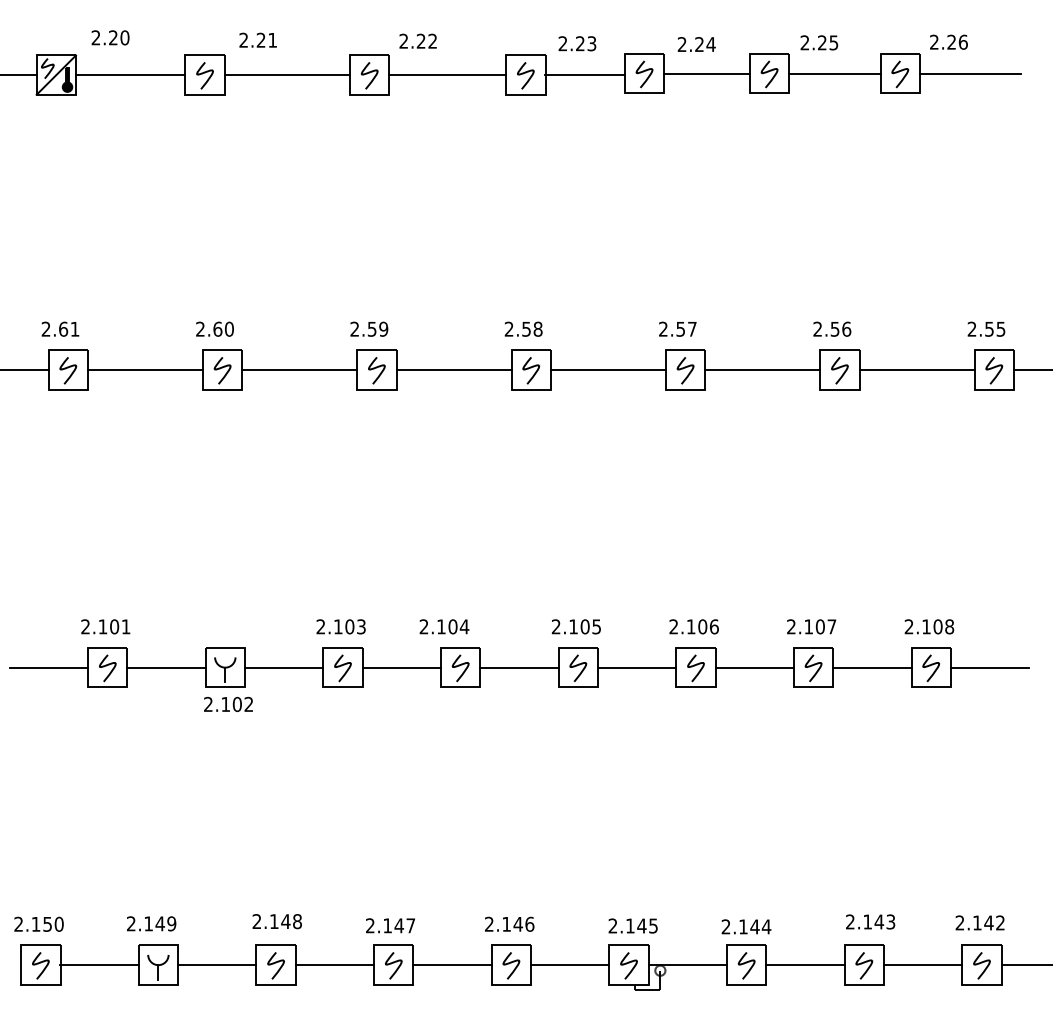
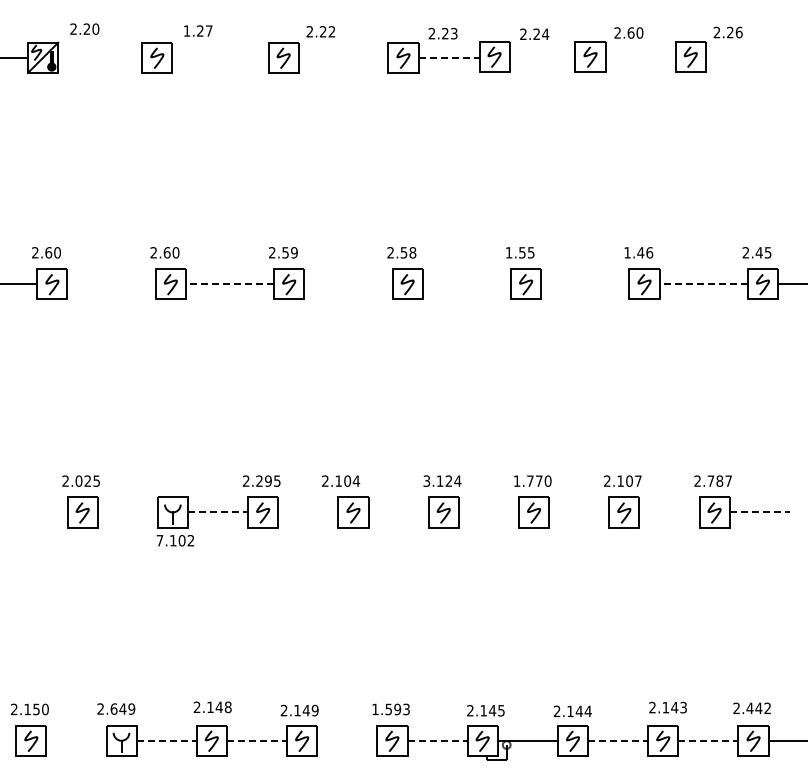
text: (257, 39) -> (197, 30), 2.21 -> 1.27
text: (828, 42) -> (635, 32), 2.25 -> 2.60
line: (706, 73) -> (542, 56), removed
line: (834, 73) -> (640, 56), removed
line: (970, 73) -> (744, 56), removed
line: (131, 74) -> (100, 57), removed
line: (287, 74) -> (220, 57), removed
line: (447, 74) -> (343, 57), removed
line: (585, 74) -> (449, 57), solid -> dashed
text: (74, 328) -> (57, 252), 2.61 -> 2.60
text: (677, 328) -> (519, 252), 2.57 -> 1.55
text: (826, 328) -> (634, 252), 2.56 -> 1.46
text: (988, 328) -> (758, 252), 2.55 -> 2.45
line: (145, 370) -> (111, 284), removed
line: (299, 370) -> (229, 284), solid -> dashed
line: (454, 370) -> (348, 284), removed
line: (607, 370) -> (466, 284), removed
line: (763, 370) -> (585, 284), removed
line: (916, 370) -> (703, 284), solid -> dashed
text: (114, 625) -> (87, 480), 2.101 -> 2.025
text: (349, 625) -> (268, 480), 2.103 -> 2.295
text: (576, 625) -> (442, 480), 2.105 -> 3.124
text: (693, 625) -> (532, 480), 2.106 -> 1.770
text: (937, 625) -> (719, 480), 2.108 -> 2.787
line: (48, 667) -> (37, 512), removed
line: (166, 667) -> (127, 512), removed
line: (284, 667) -> (218, 512), solid -> dashed
line: (402, 667) -> (308, 512), removed
line: (519, 667) -> (398, 512), removed
line: (636, 667) -> (488, 512), removed
line: (755, 667) -> (579, 512), removed
line: (872, 667) -> (669, 512), removed
line: (991, 667) -> (760, 512), solid -> dashed
text: (207, 704) -> (159, 540), 2.102 -> 7.102
text: (976, 921) -> (749, 707), 2.142 -> 2.442
text: (147, 923) -> (113, 708), 2.149 -> 2.649
text: (510, 924) -> (391, 709), 2.146 -> 1.593
text: (409, 925) -> (314, 710), 2.147 -> 2.149
line: (99, 964) -> (76, 740), removed
line: (218, 964) -> (167, 740), solid -> dashed
line: (335, 964) -> (257, 740), solid -> dashed
line: (452, 964) -> (347, 740), removed
line: (571, 964) -> (438, 740), solid -> dashed
line: (806, 964) -> (618, 740), solid -> dashed
line: (923, 964) -> (708, 740), solid -> dashed

